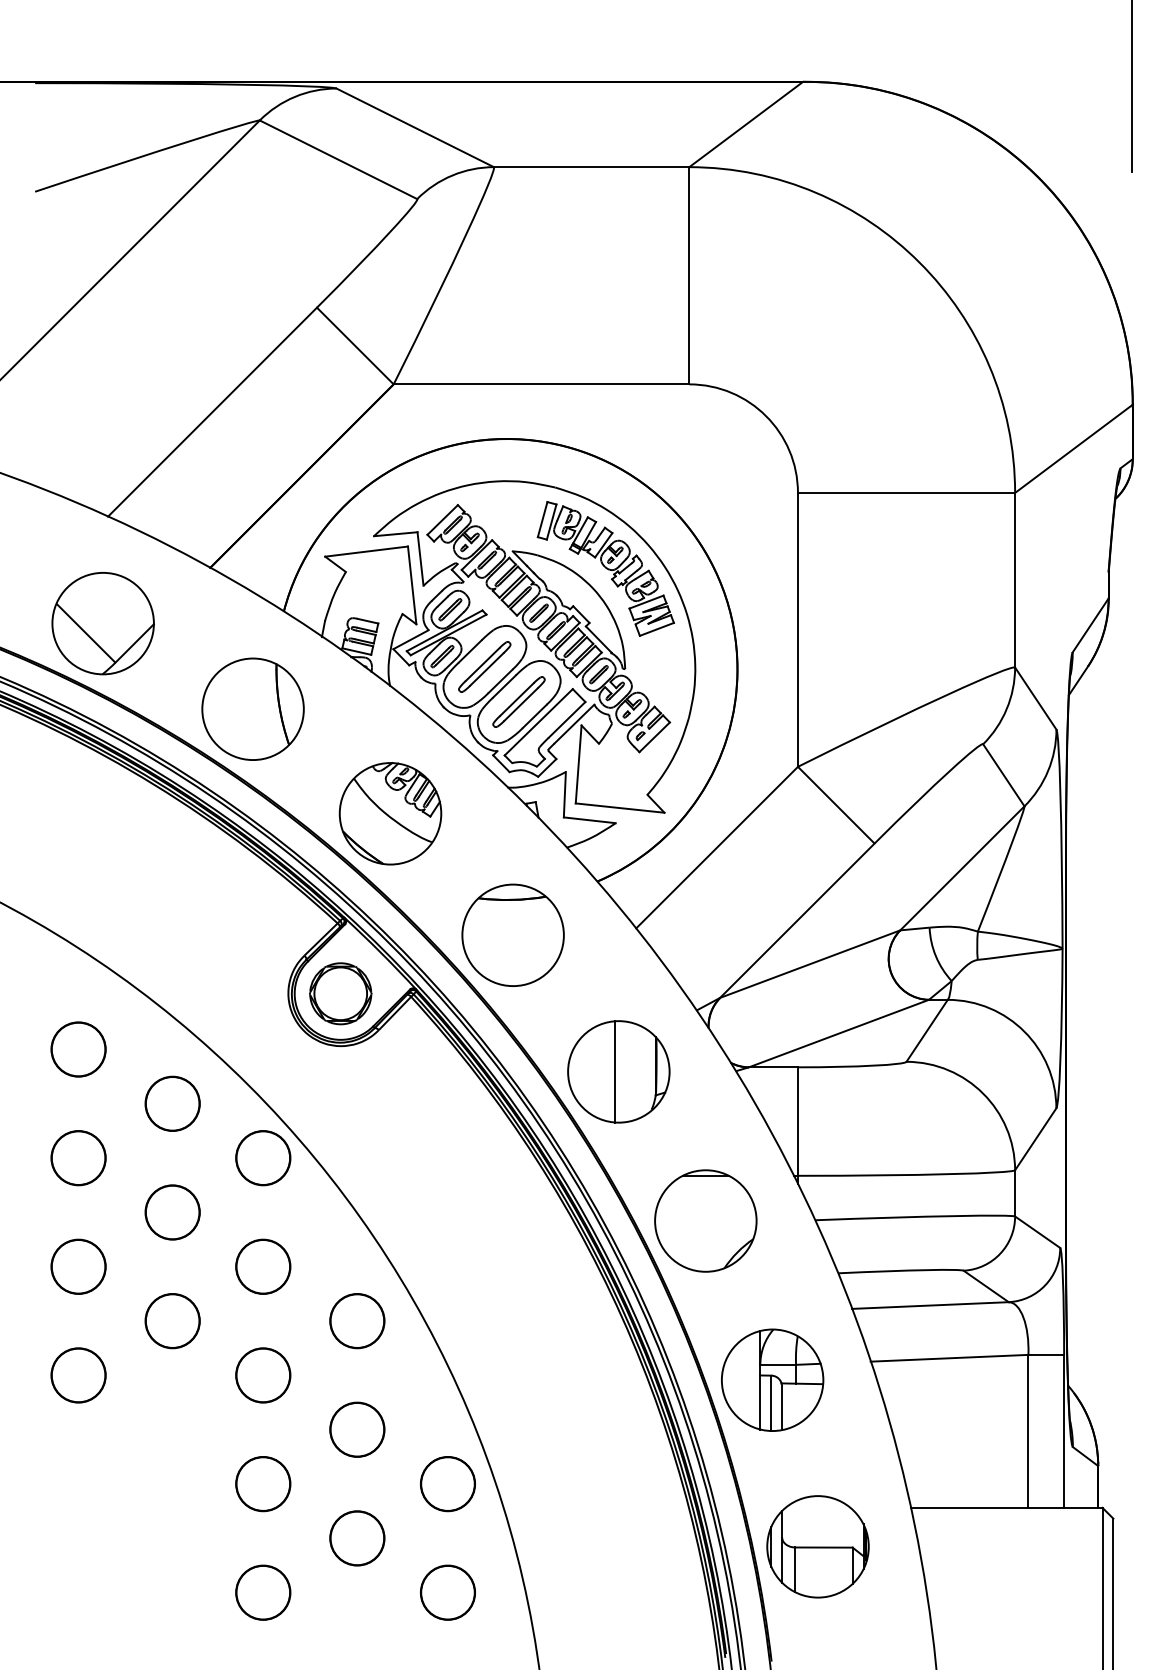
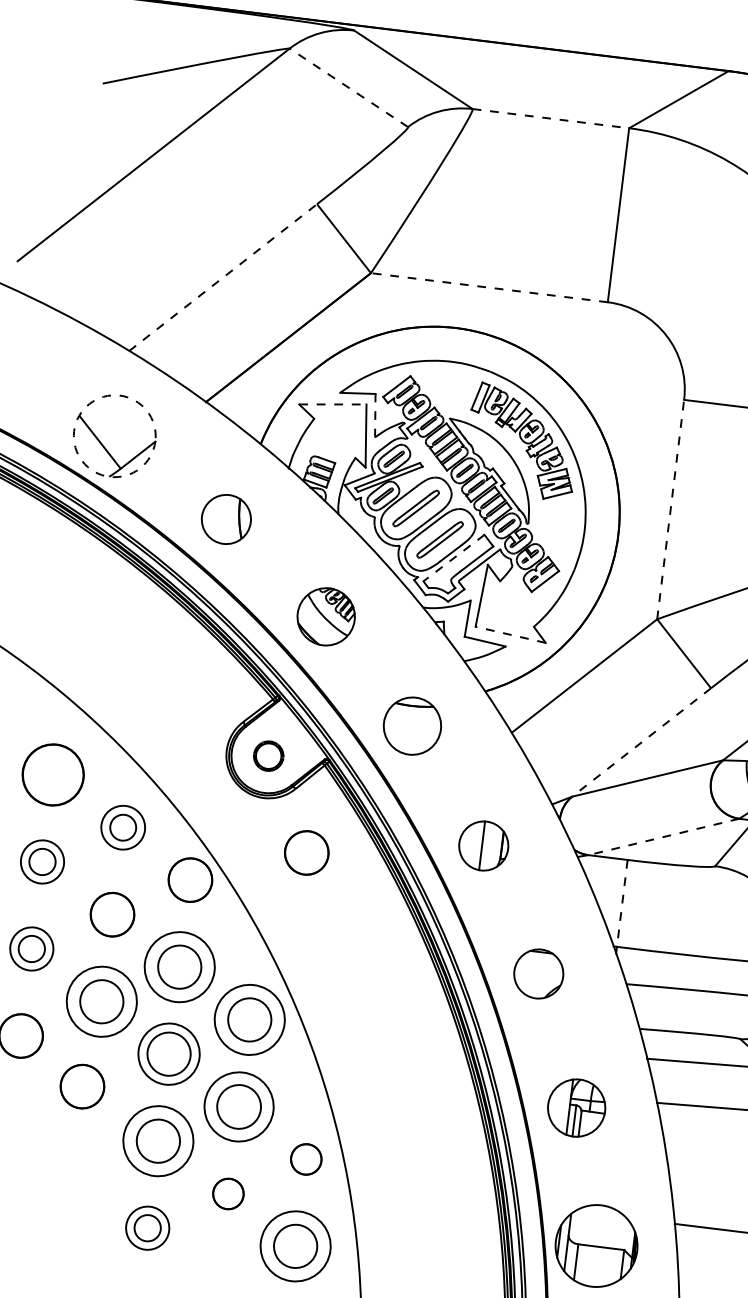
line: (338, 159) -> (348, 87), solid -> dashed
line: (591, 167) -> (550, 118), solid -> dashed
line: (541, 384) -> (489, 287), solid -> dashed
line: (212, 412) -> (223, 277), solid -> dashed
line: (366, 551) -> (332, 404), solid -> dashed
line: (420, 559) -> (375, 416), solid -> dashed
circle: (102, 623) -> (114, 436), solid -> dashed
line: (797, 629) -> (670, 509), solid -> dashed
part: (252, 708) -> (226, 518), size x0.6
line: (538, 722) -> (453, 558), solid -> dashed
line: (620, 808) -> (510, 635), solid -> dashed
part: (390, 813) -> (326, 616), size x0.7
line: (796, 921) -> (640, 743), solid -> dashed
part: (512, 934) -> (412, 725), size x0.7
part: (340, 993) -> (268, 755), size x0.6
line: (838, 1033) -> (663, 836), solid -> dashed
circle: (78, 1049) -> (53, 774), size x1.4
part: (618, 1071) -> (483, 845), size x0.6
circle: (172, 1103) -> (123, 827), size x0.6
circle: (402, 1107) -> (306, 853), added
line: (797, 1122) -> (621, 904), solid -> dashed
circle: (78, 1158) -> (42, 862), size x0.6
part: (705, 1220) -> (538, 973), size x0.6
circle: (78, 1266) -> (31, 948), size x0.6
circle: (263, 1266) -> (179, 966), size x1.6
circle: (172, 1320) -> (101, 1001), size x1.6
circle: (357, 1320) -> (249, 1019), size x1.6
circle: (263, 1375) -> (169, 1054), size x1.4
part: (772, 1379) -> (576, 1107), size x0.7
circle: (161, 1428) -> (82, 1086), added
circle: (357, 1429) -> (239, 1106), size x1.6
circle: (263, 1483) -> (158, 1140), size x1.6
circle: (447, 1484) -> (305, 1159), size x0.7
circle: (357, 1538) -> (228, 1194), size x0.7
circle: (263, 1592) -> (147, 1228), size x0.6
circle: (447, 1592) -> (295, 1246), size x1.6

